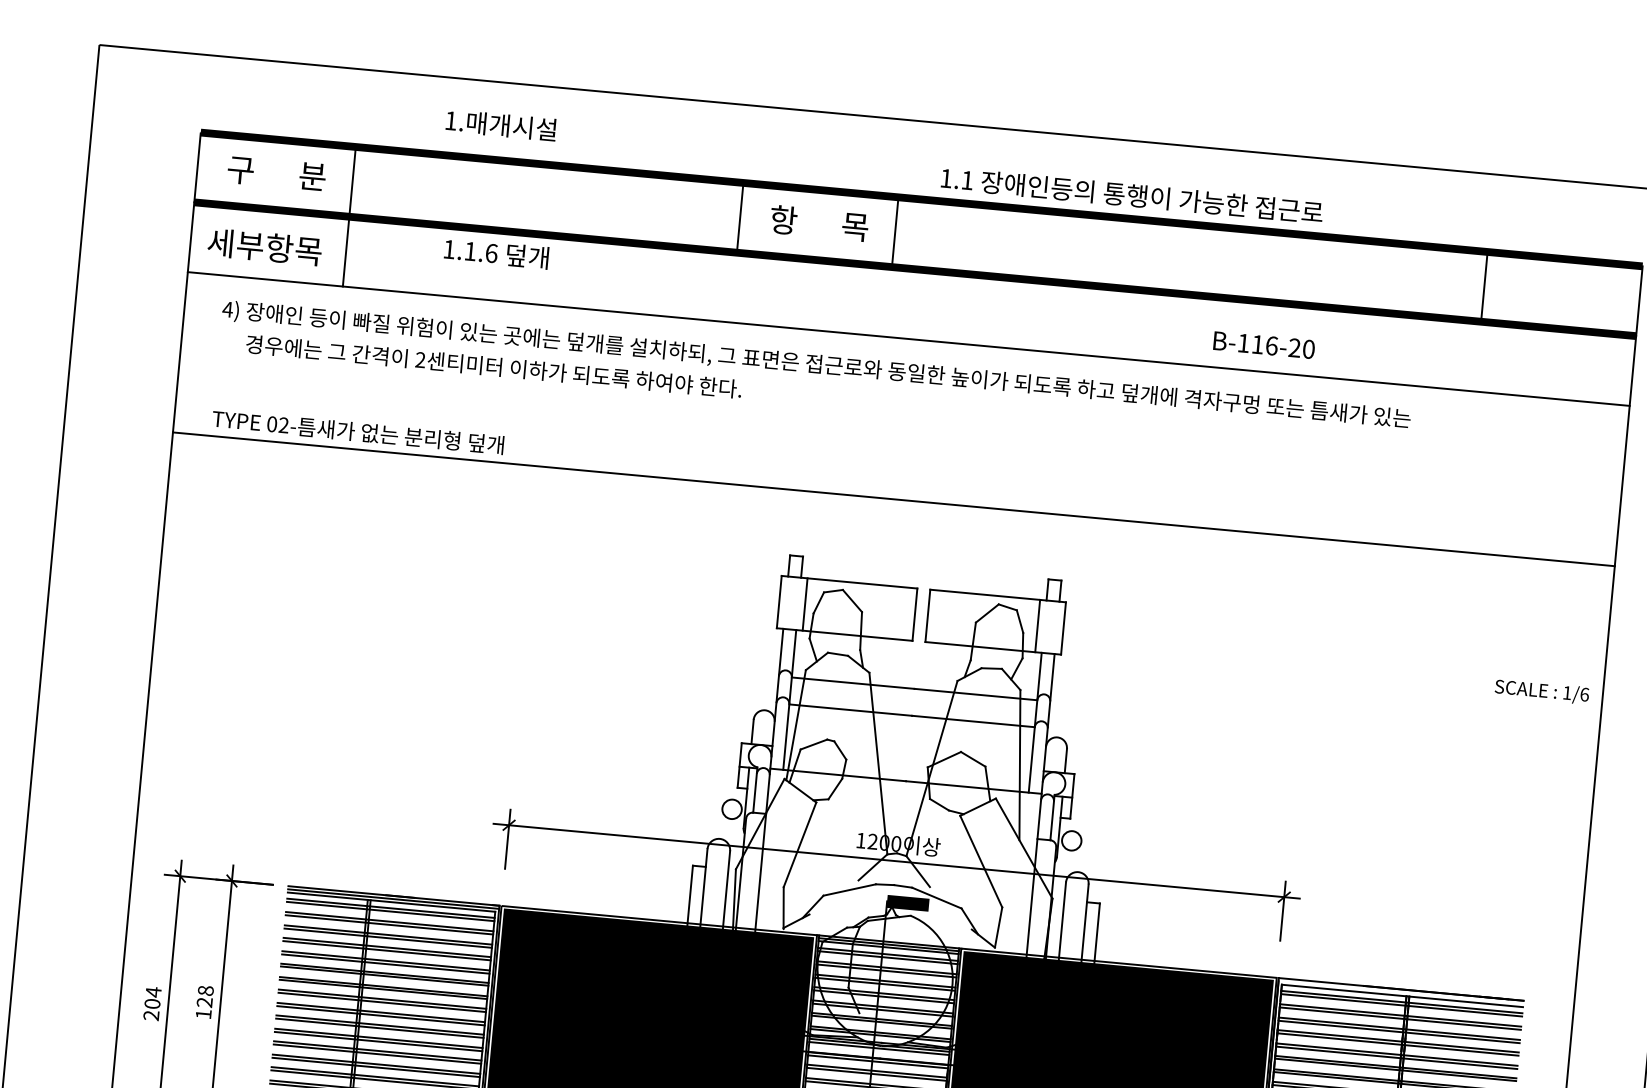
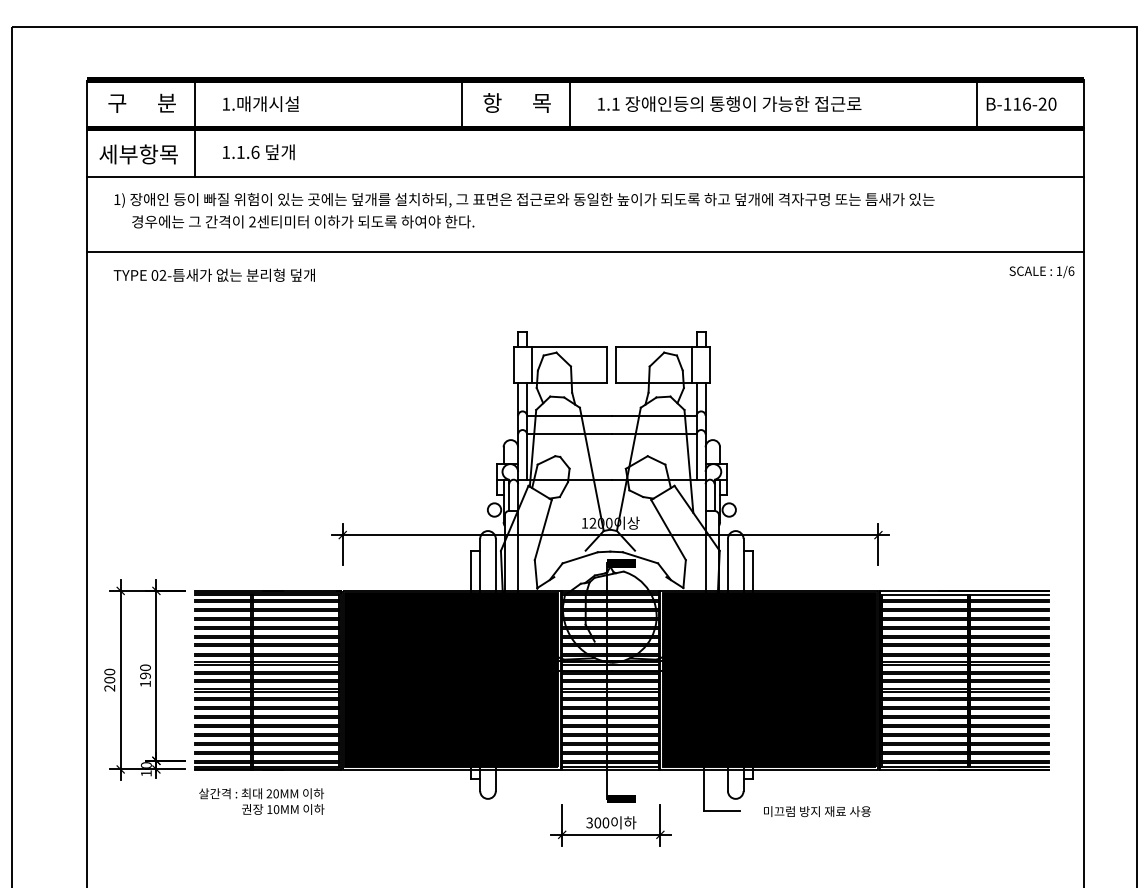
text: (500, 124) -> (260, 103), moved
text: (1132, 194) -> (729, 103), moved
text: (496, 253) -> (258, 152), moved
text: (226, 309) -> (116, 199), 4) -> 1)
text: (1264, 344) -> (1021, 103), moved
line: (893, 499) -> (585, 252), moved
text: (1541, 690) -> (1041, 271), moved
text: (153, 991) -> (109, 671), 204 -> 200
text: (205, 996) -> (145, 671), 128 -> 190

